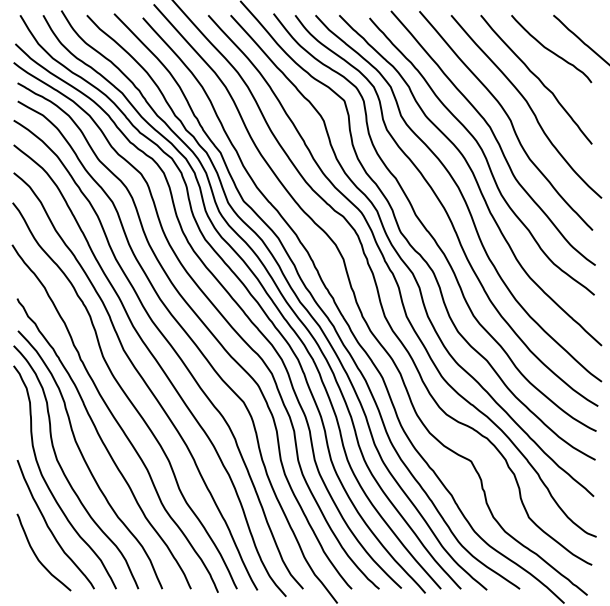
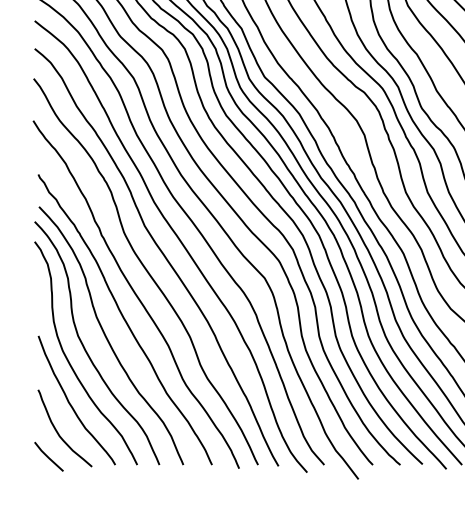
line: (27, 580) -> (48, 456), added

